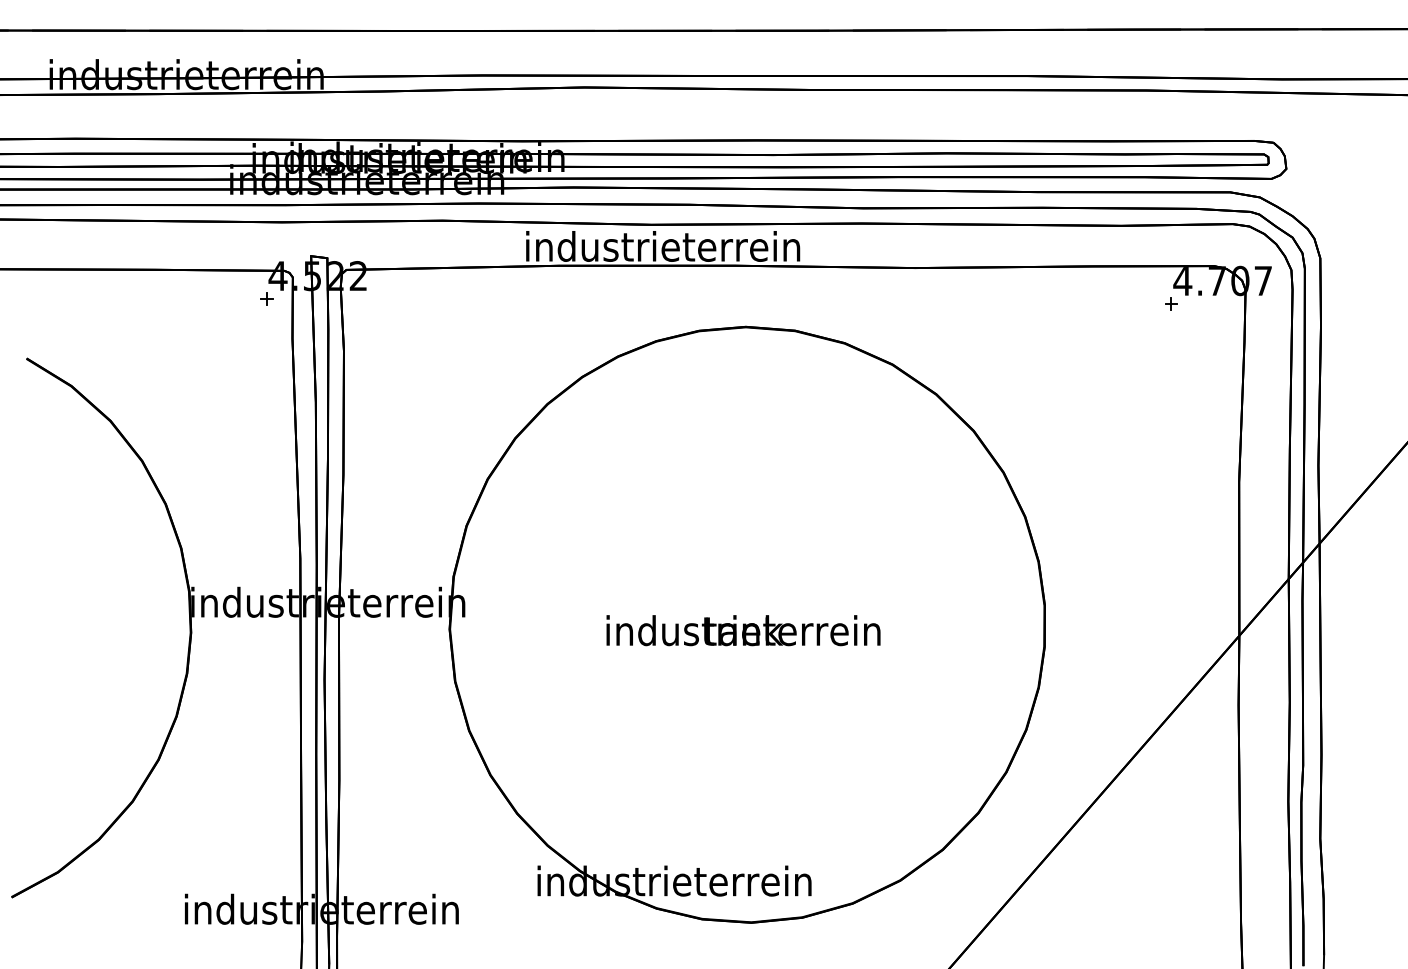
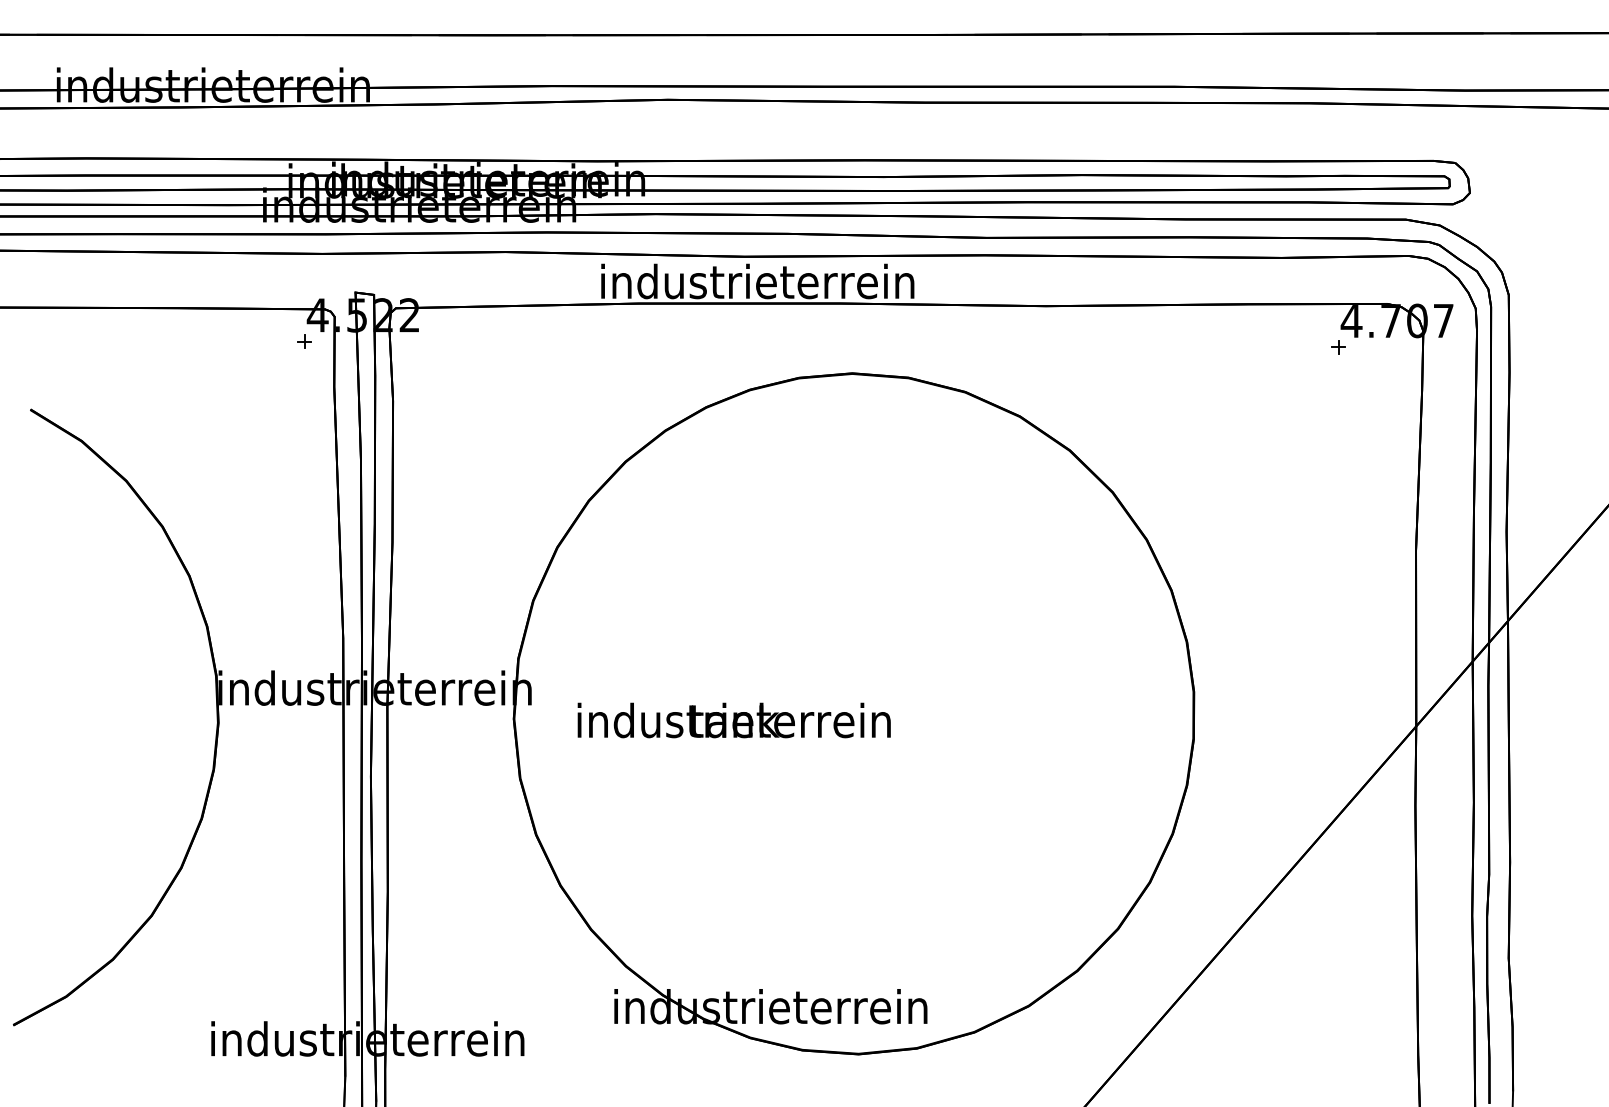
text: (743, 630) -> (734, 720), moved

